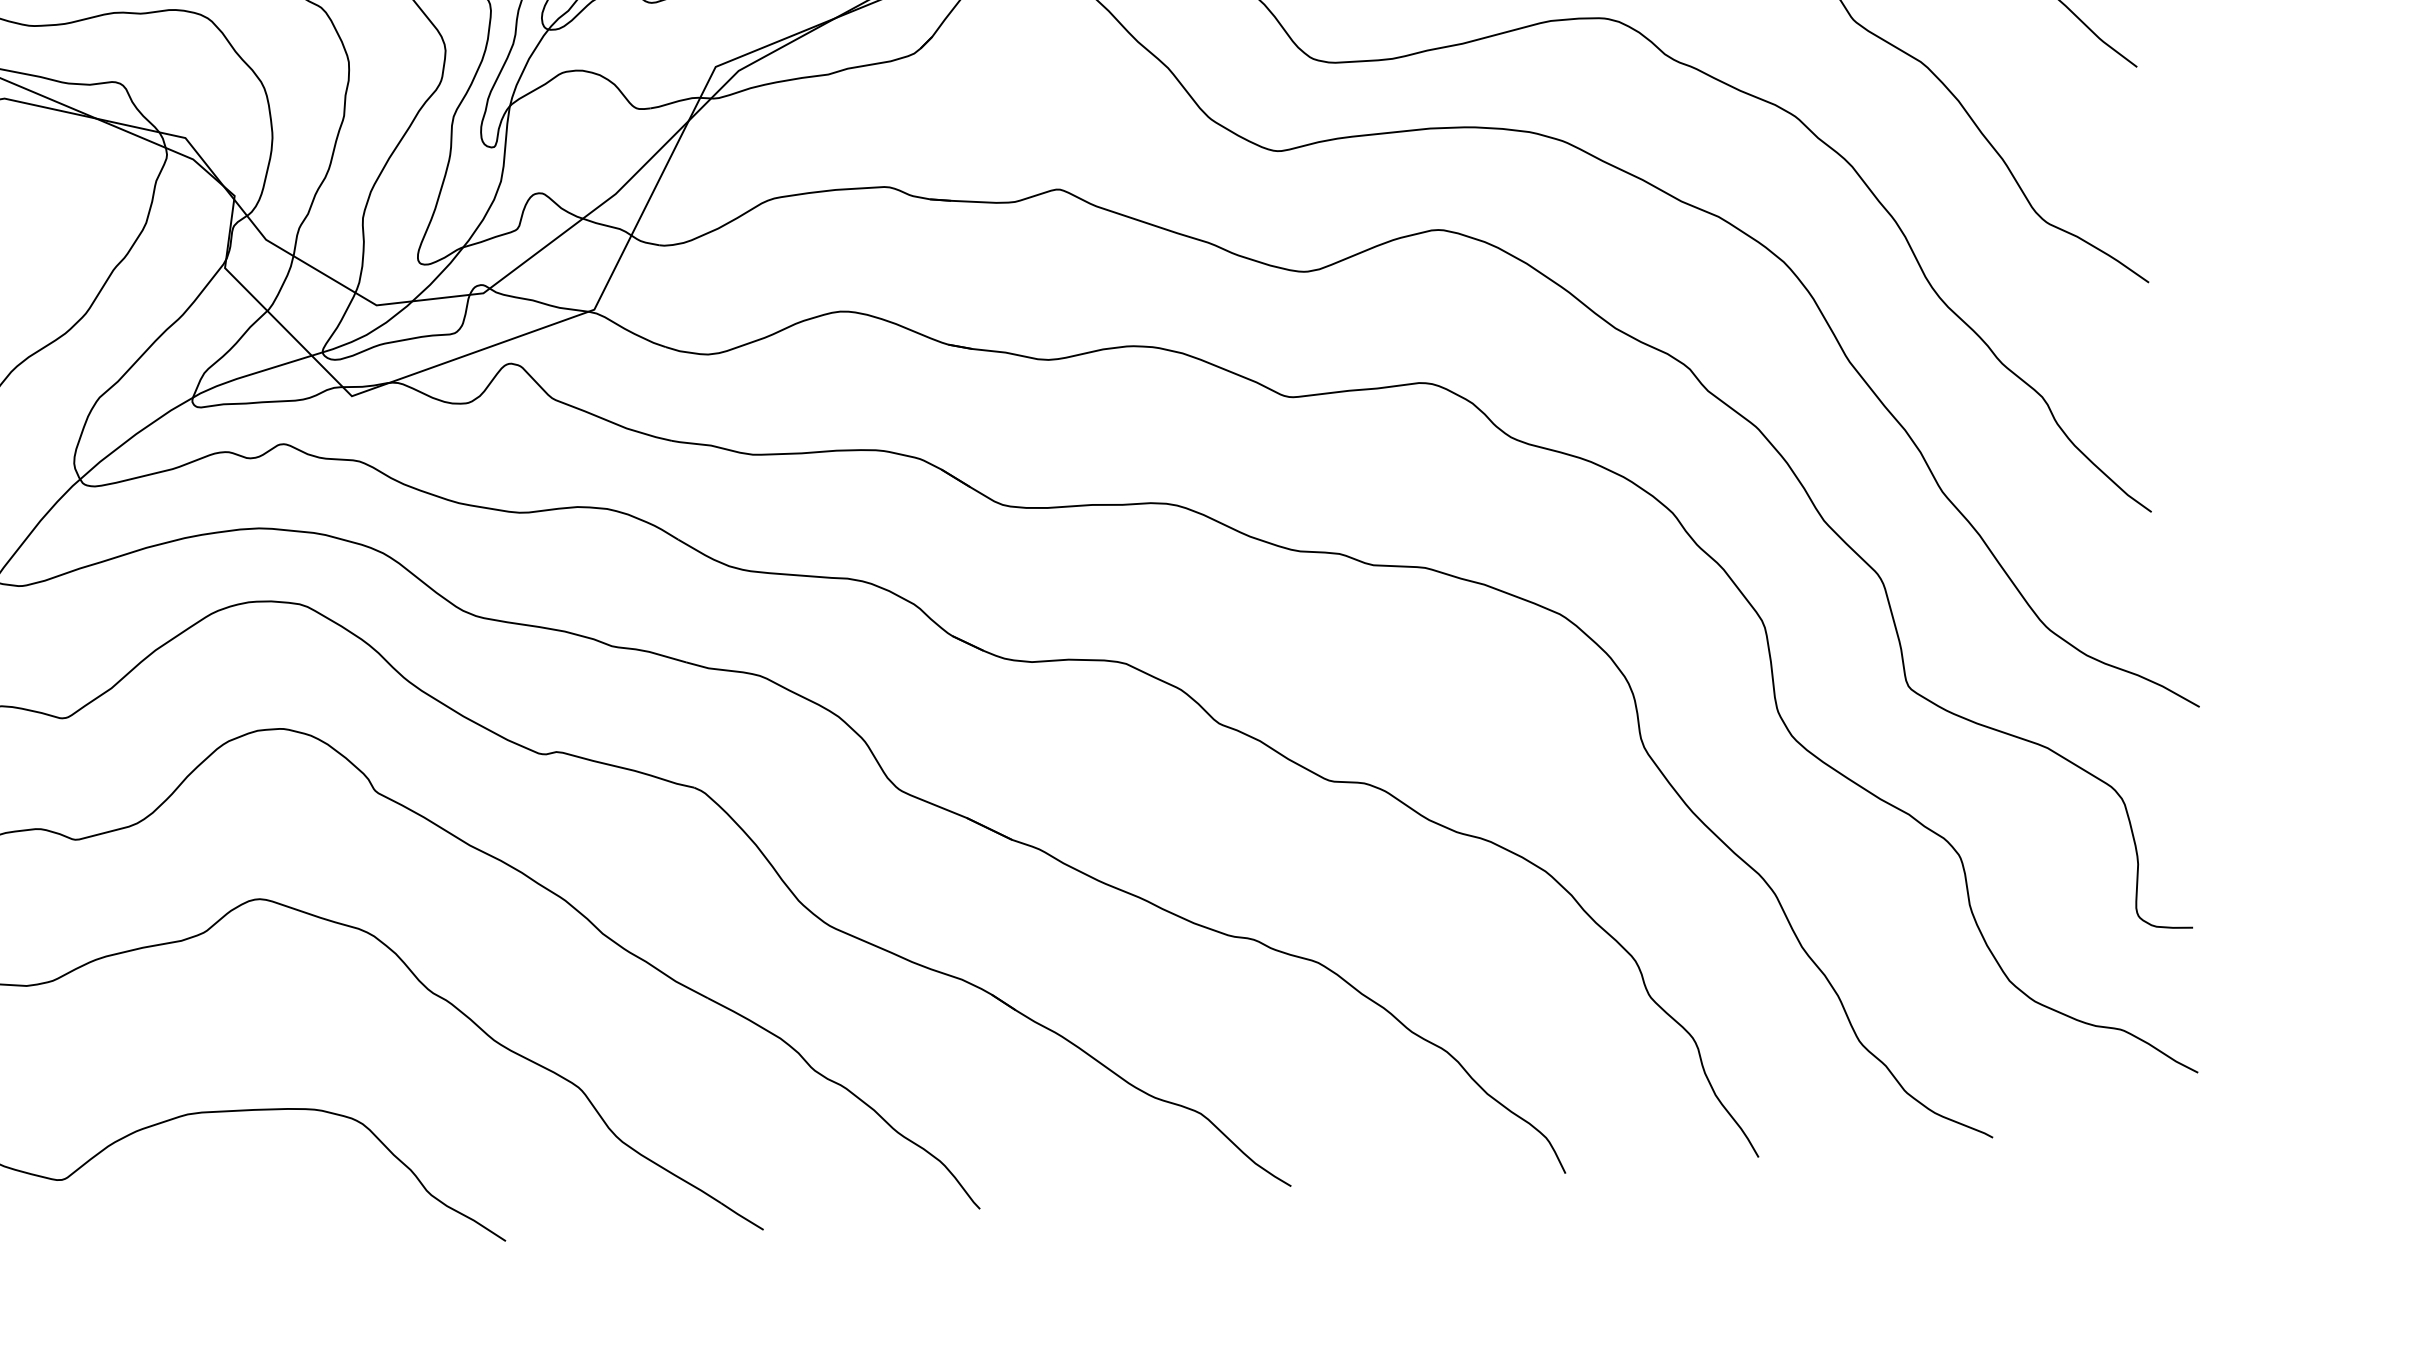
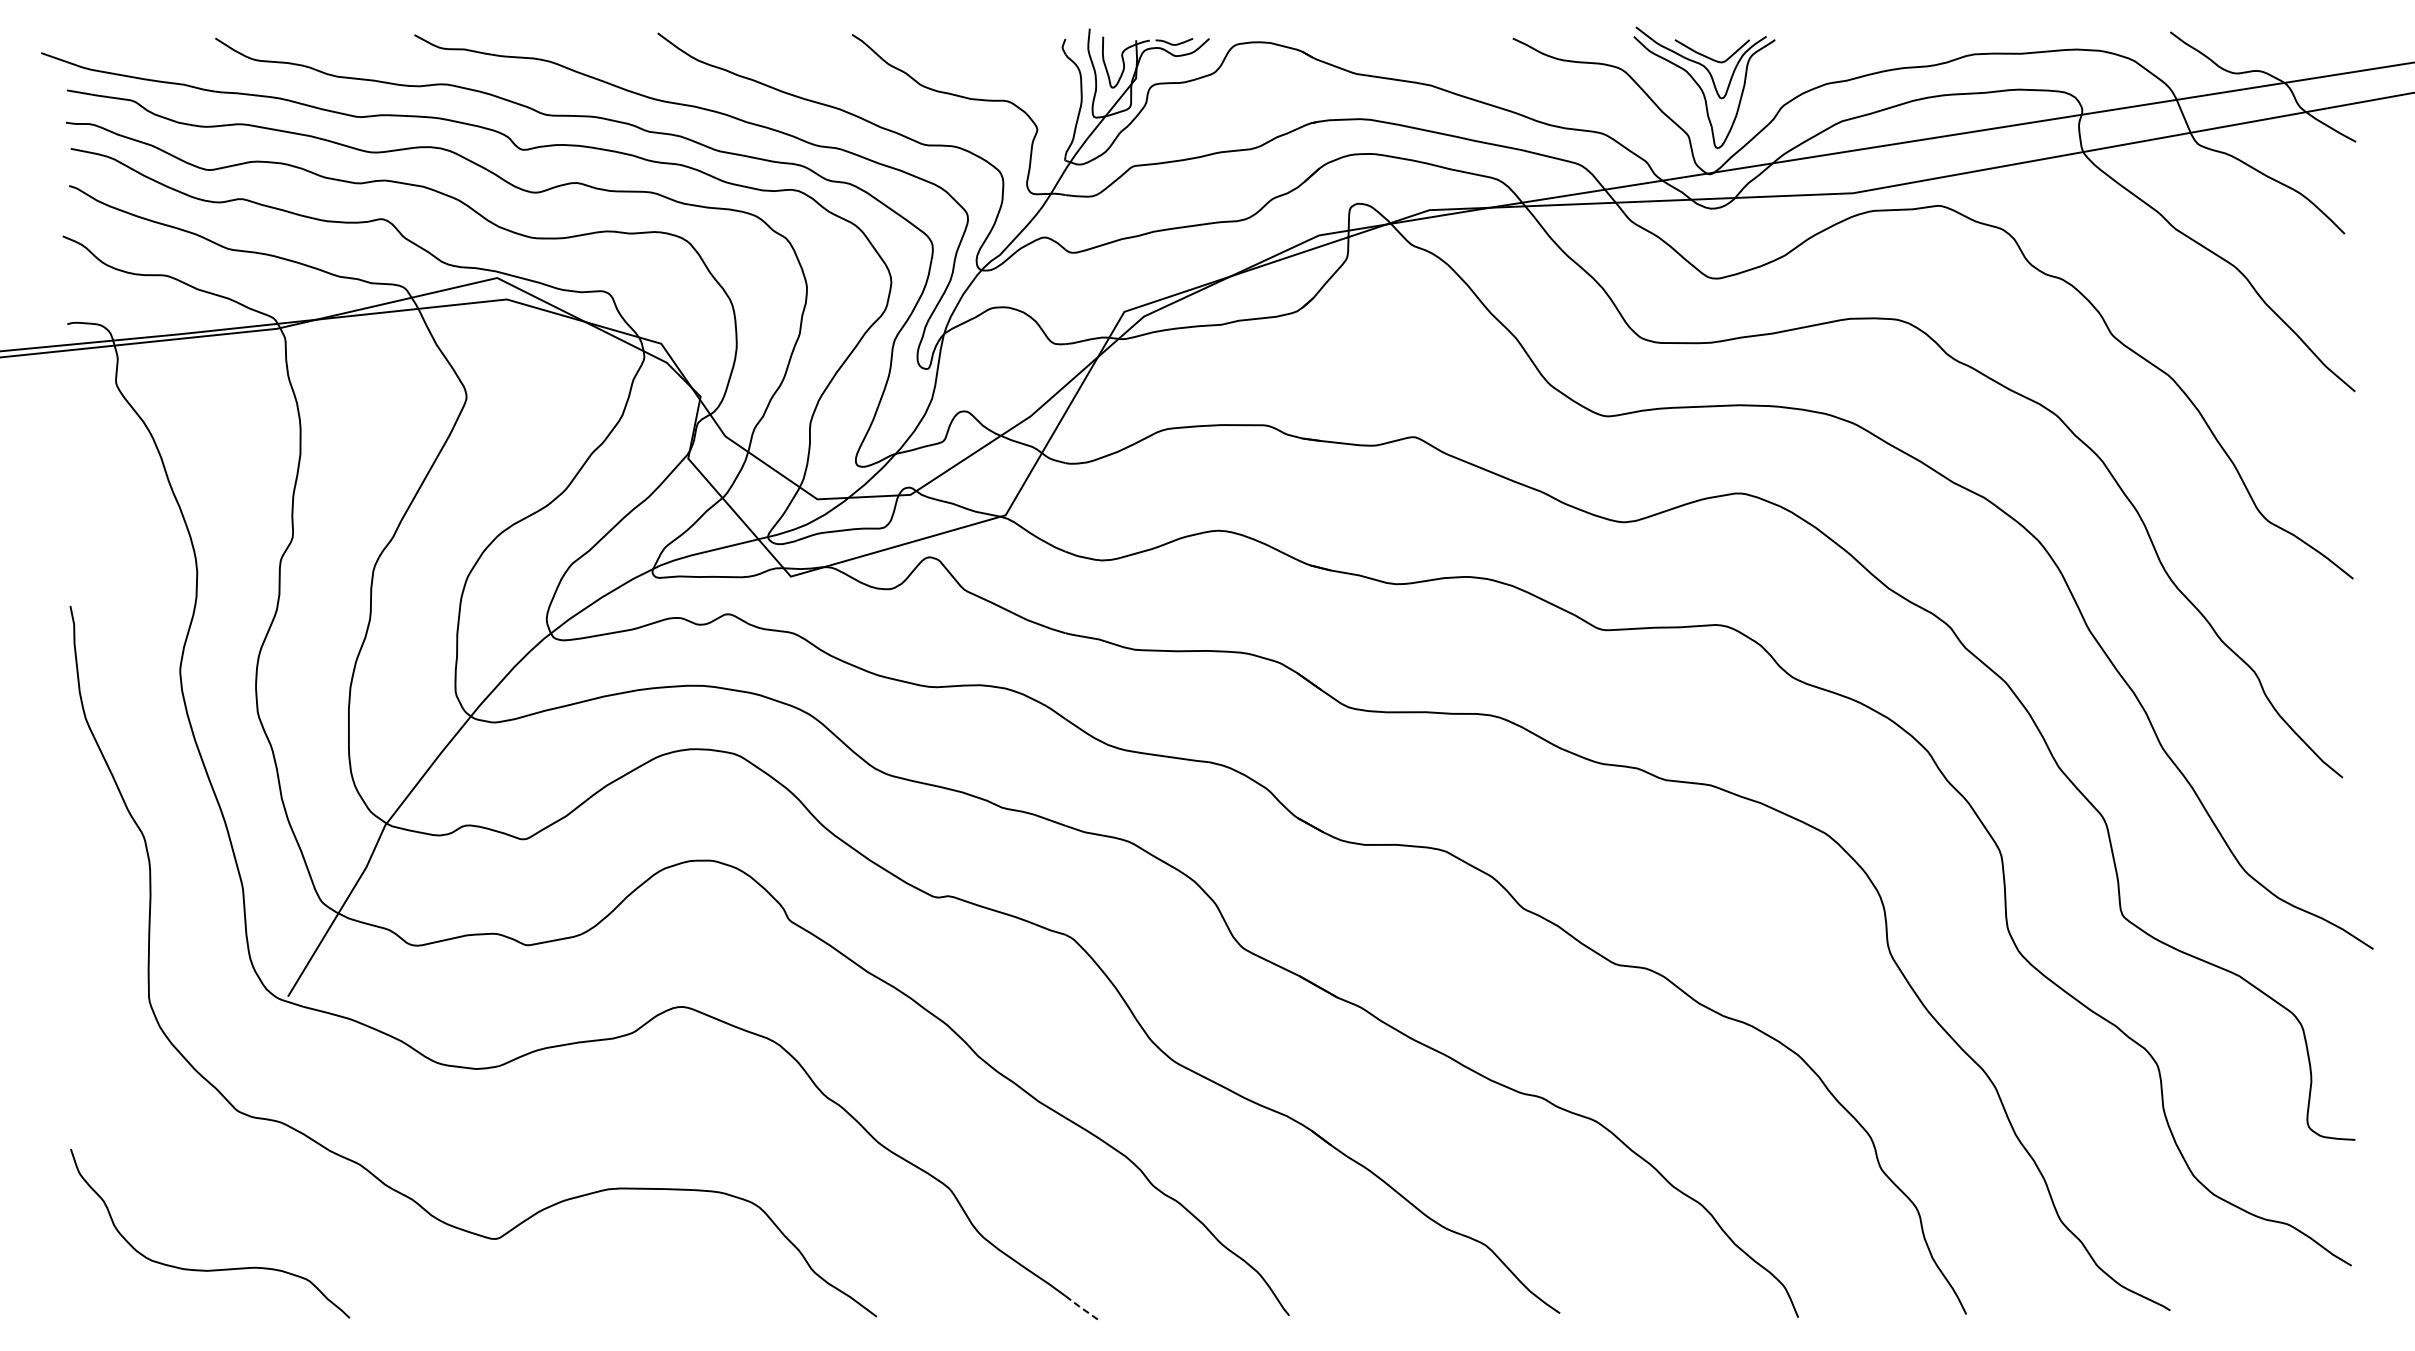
line: (741, 1216) -> (1082, 1308), solid -> dashed

